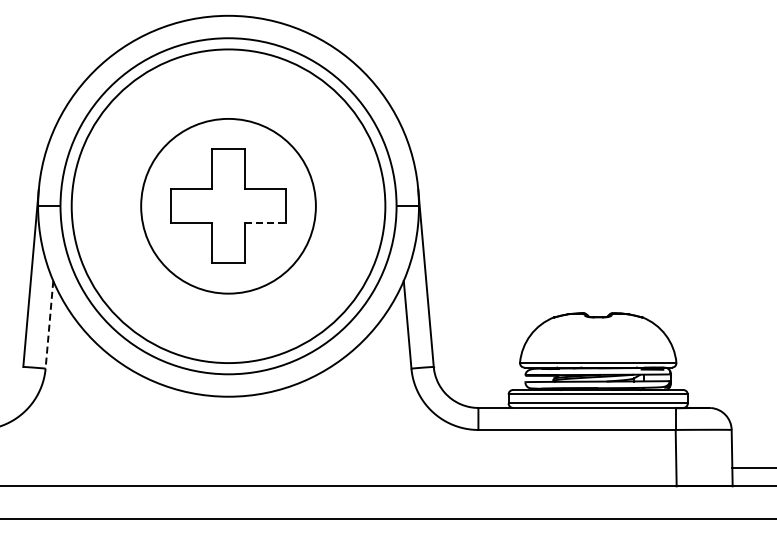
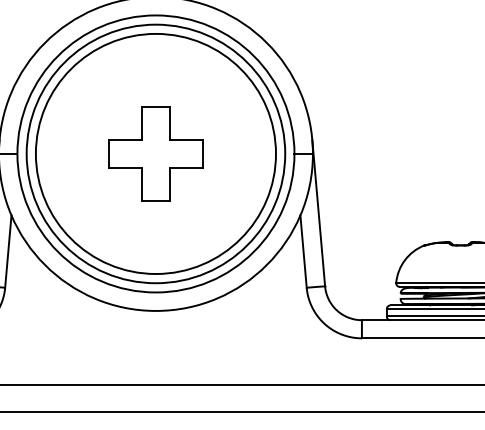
circle: (228, 205) -> (155, 153), size x1.67
line: (266, 223) -> (187, 168), dashed -> solid
line: (49, 325) -> (8, 252), dashed -> solid

